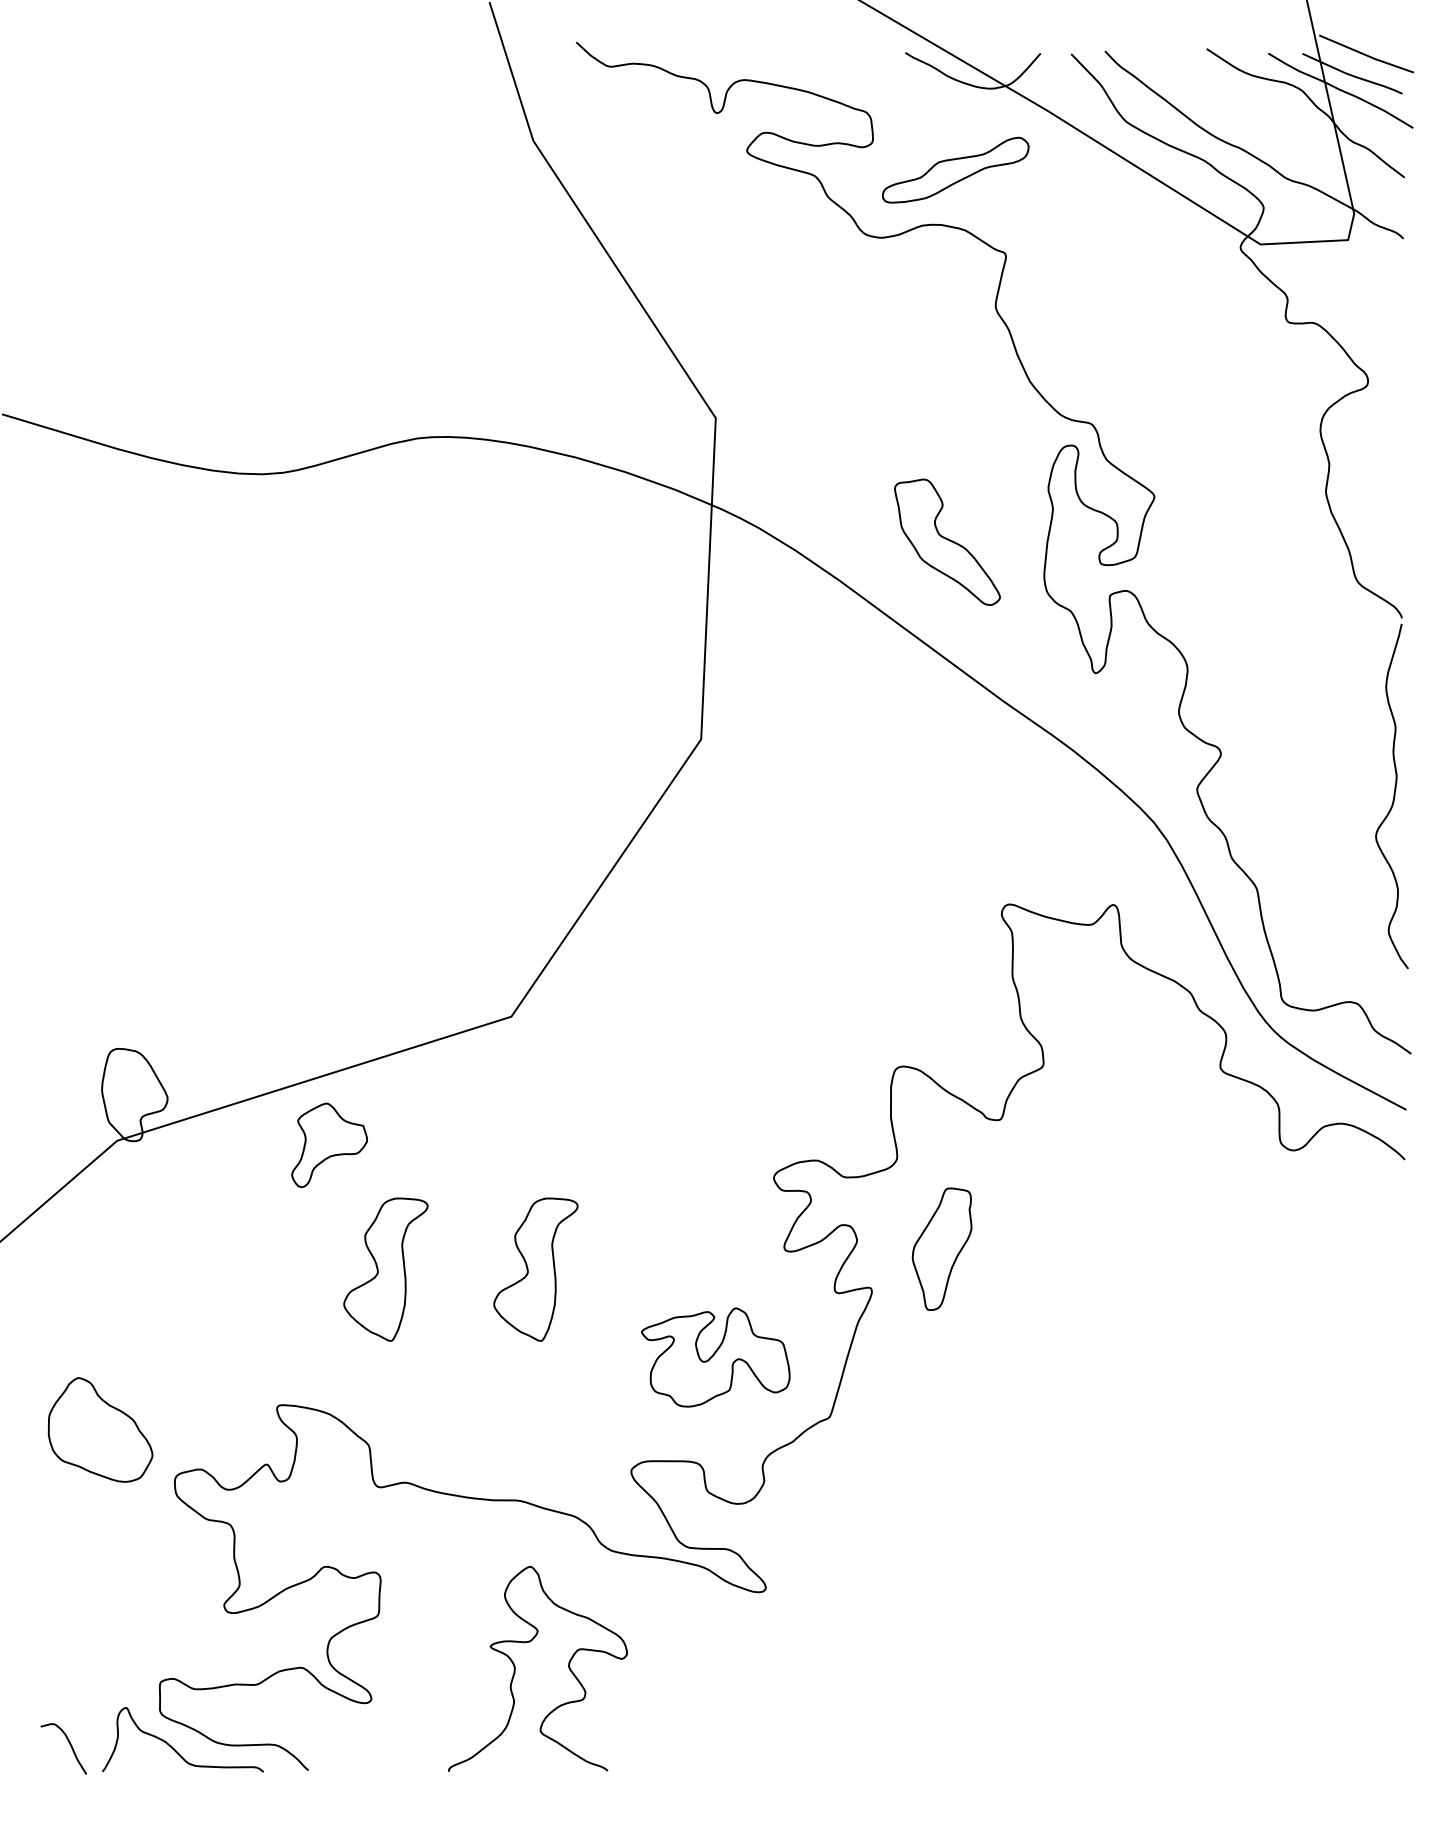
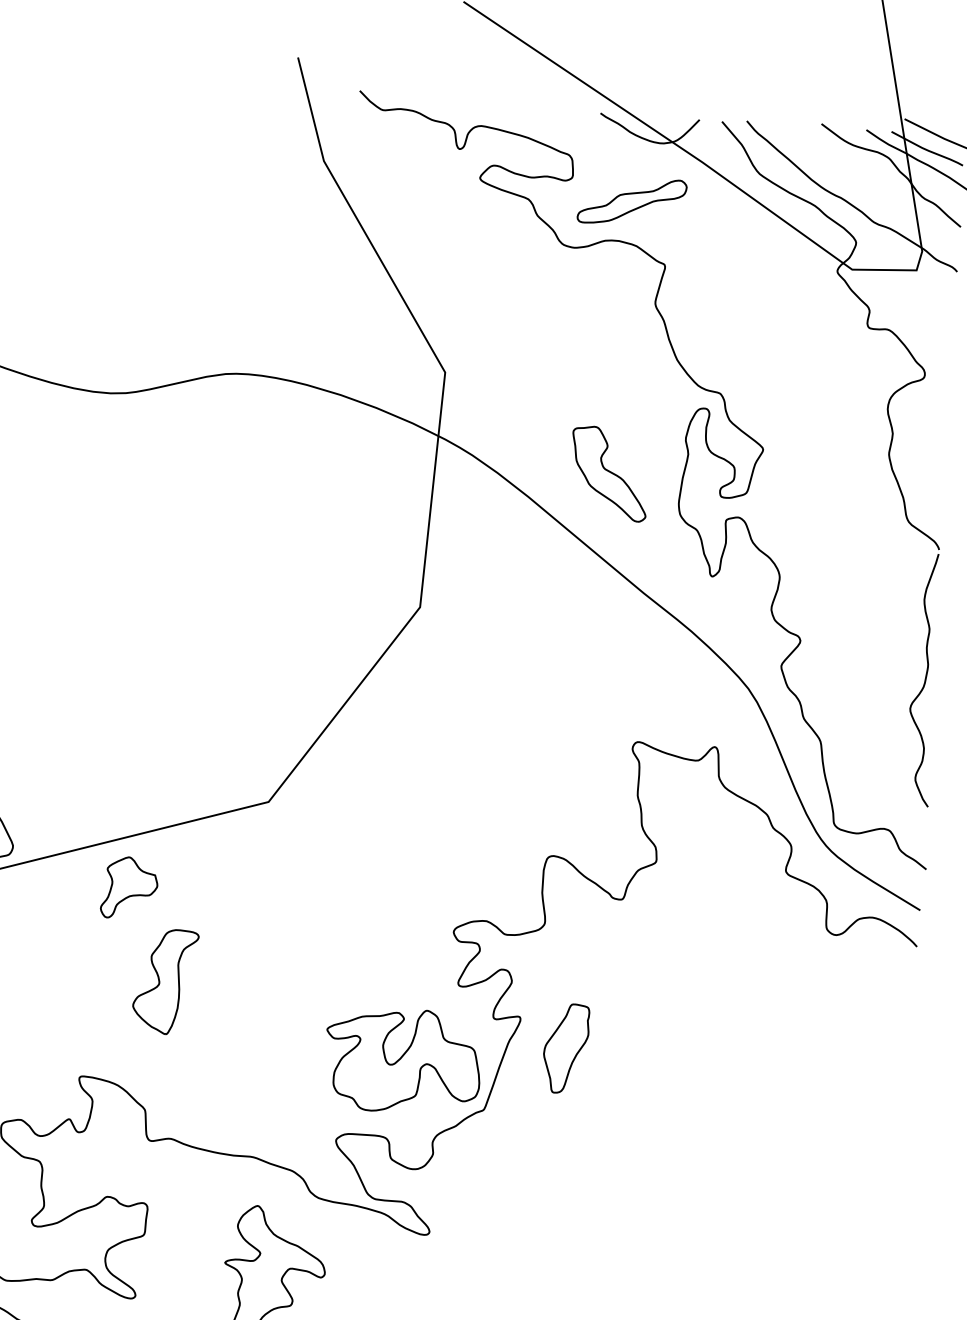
part: (941, 1248) -> (565, 1048), moved
part: (535, 1269) -> (274, 988), removed
part: (715, 1357) -> (402, 1060), size x1.43

